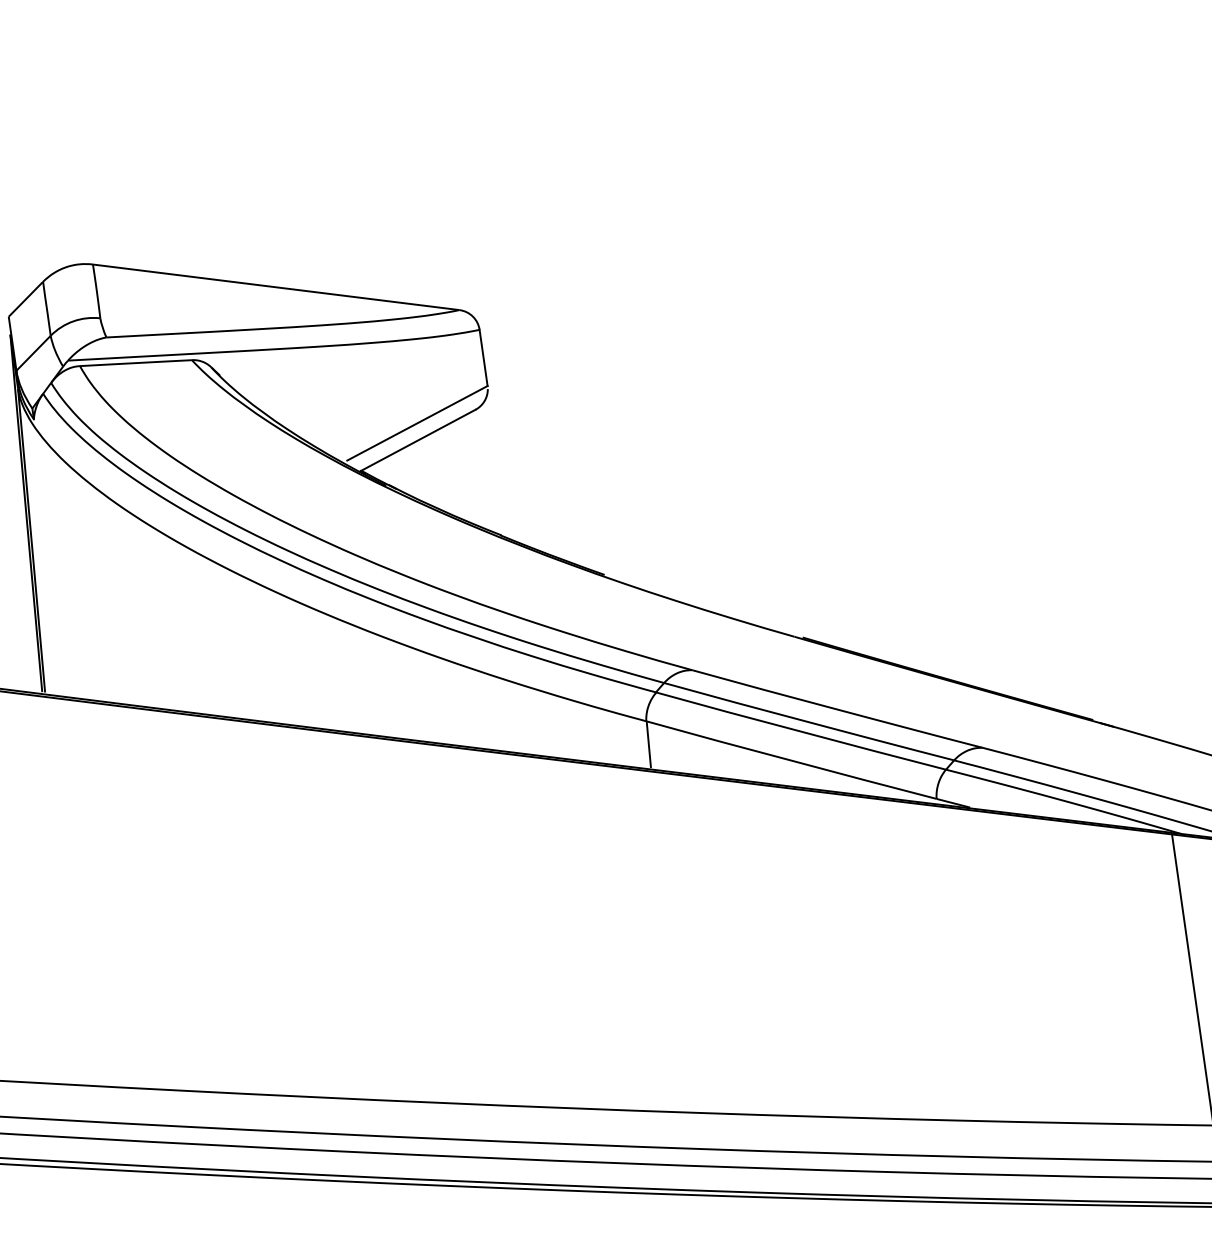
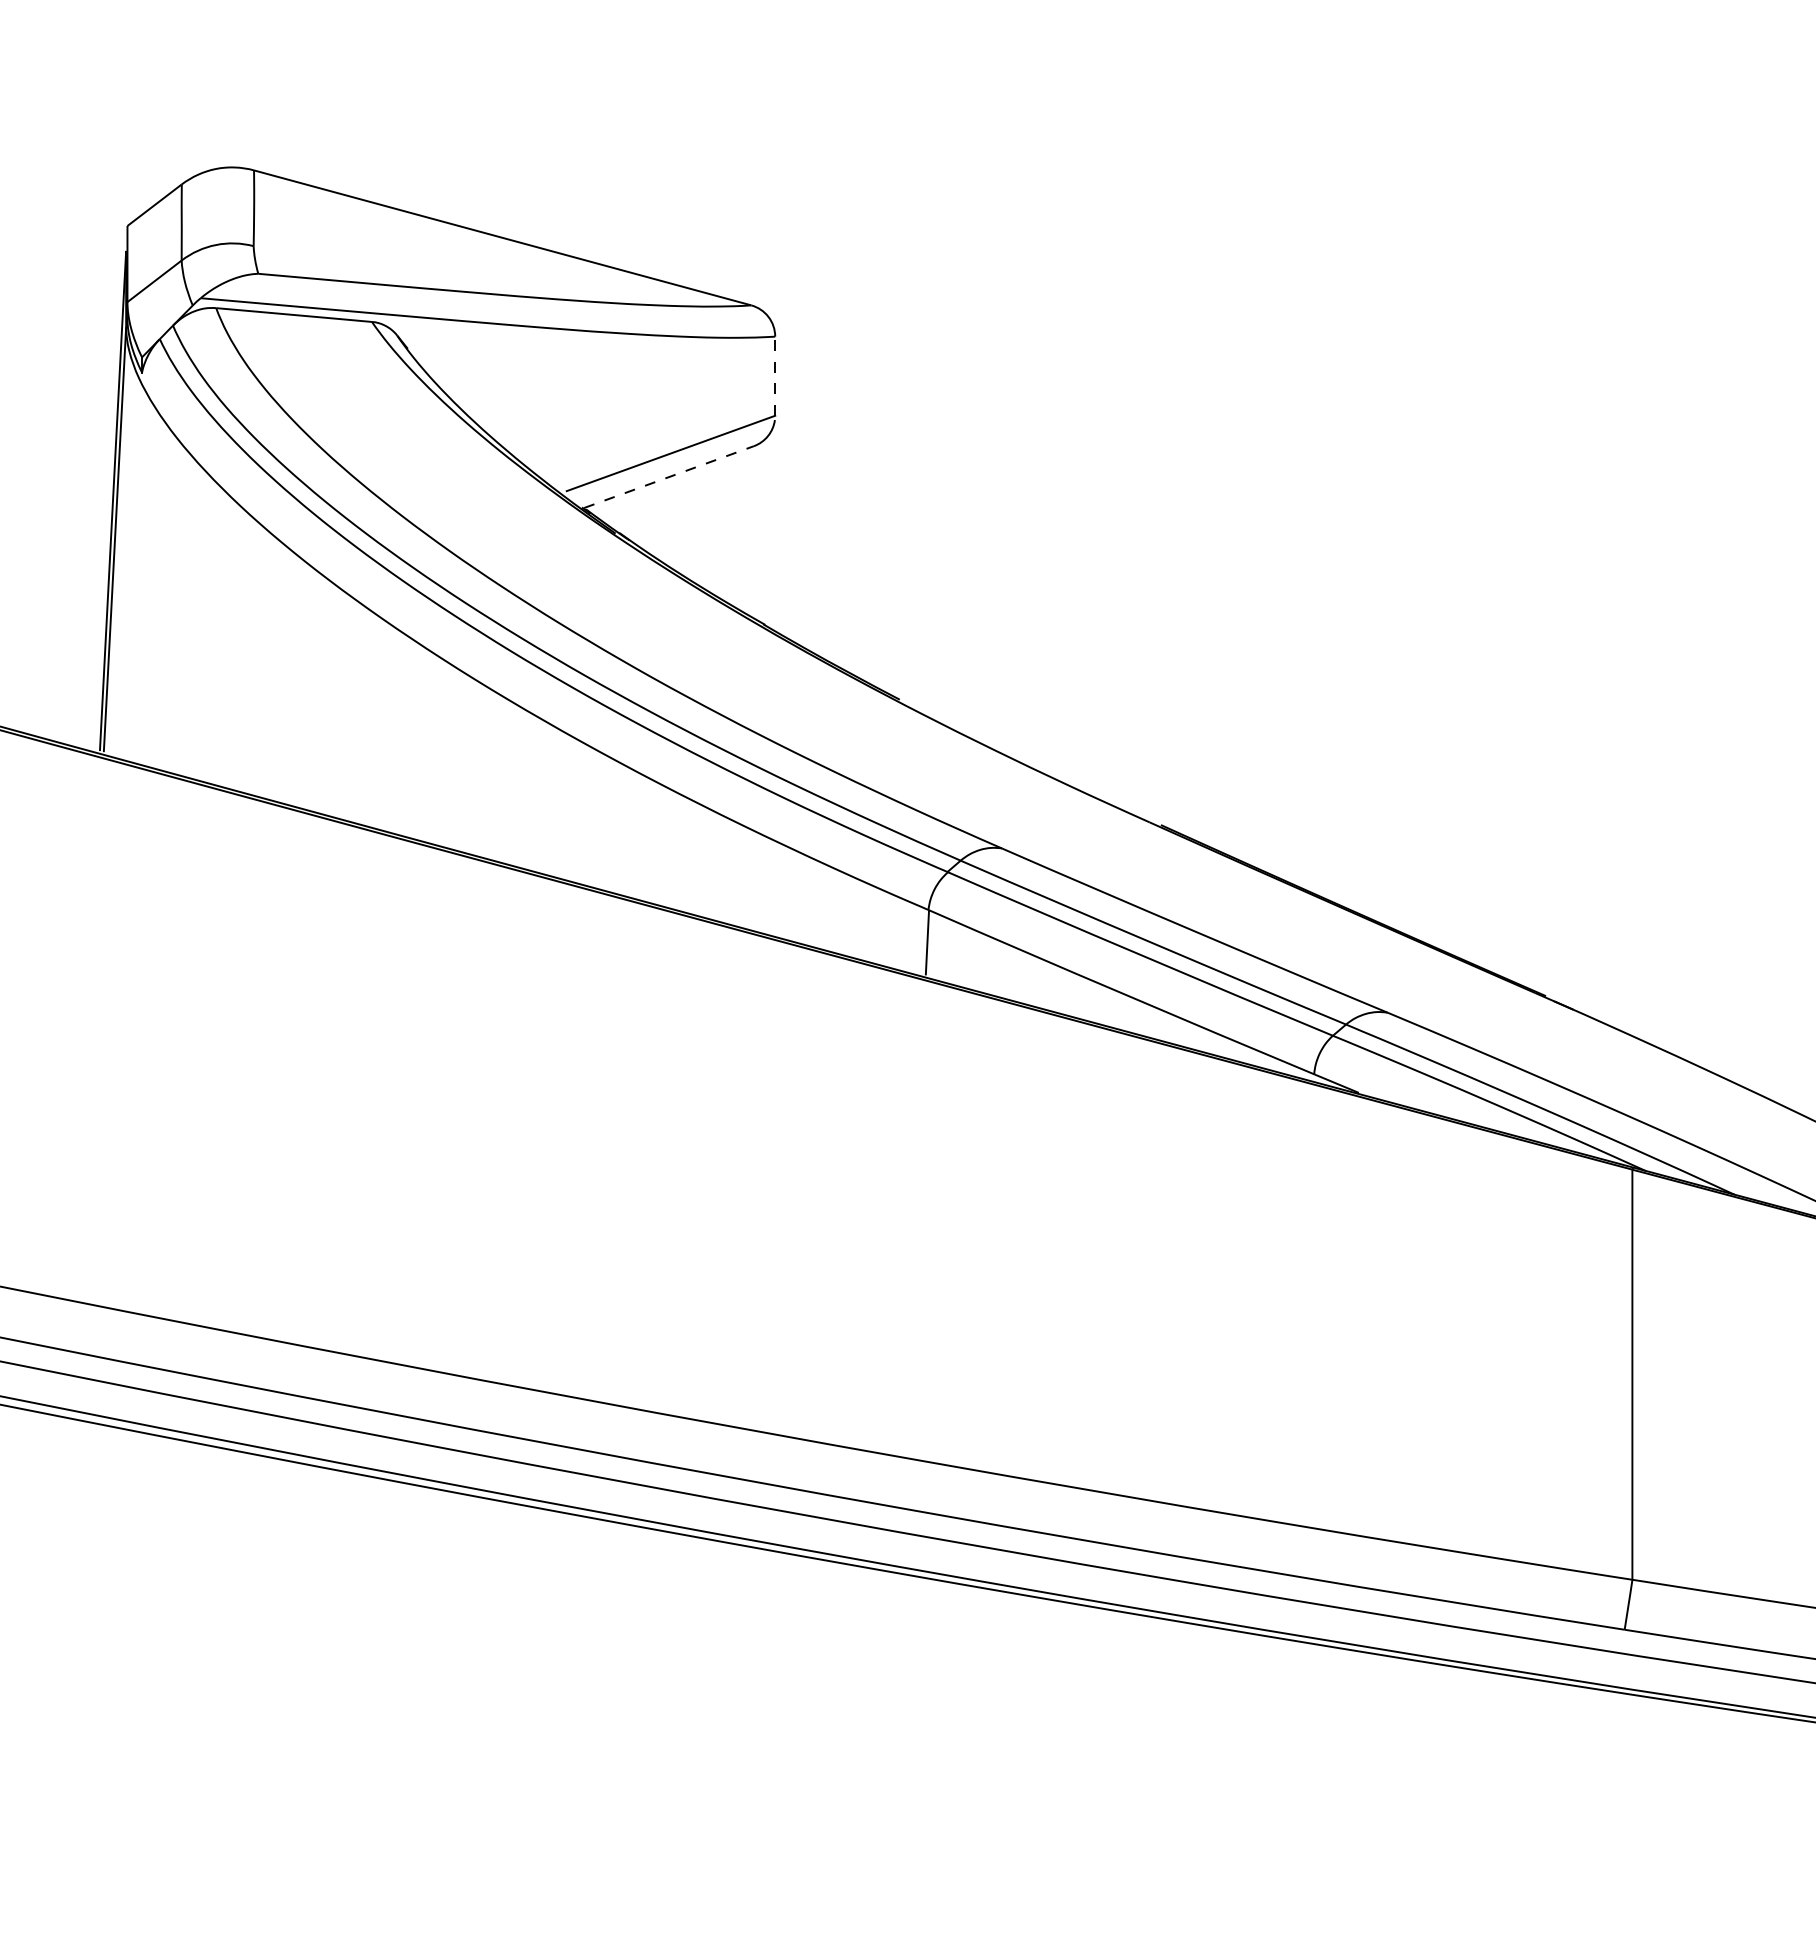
line: (483, 358) -> (775, 376), solid -> dashed
line: (418, 439) -> (669, 476), solid -> dashed

